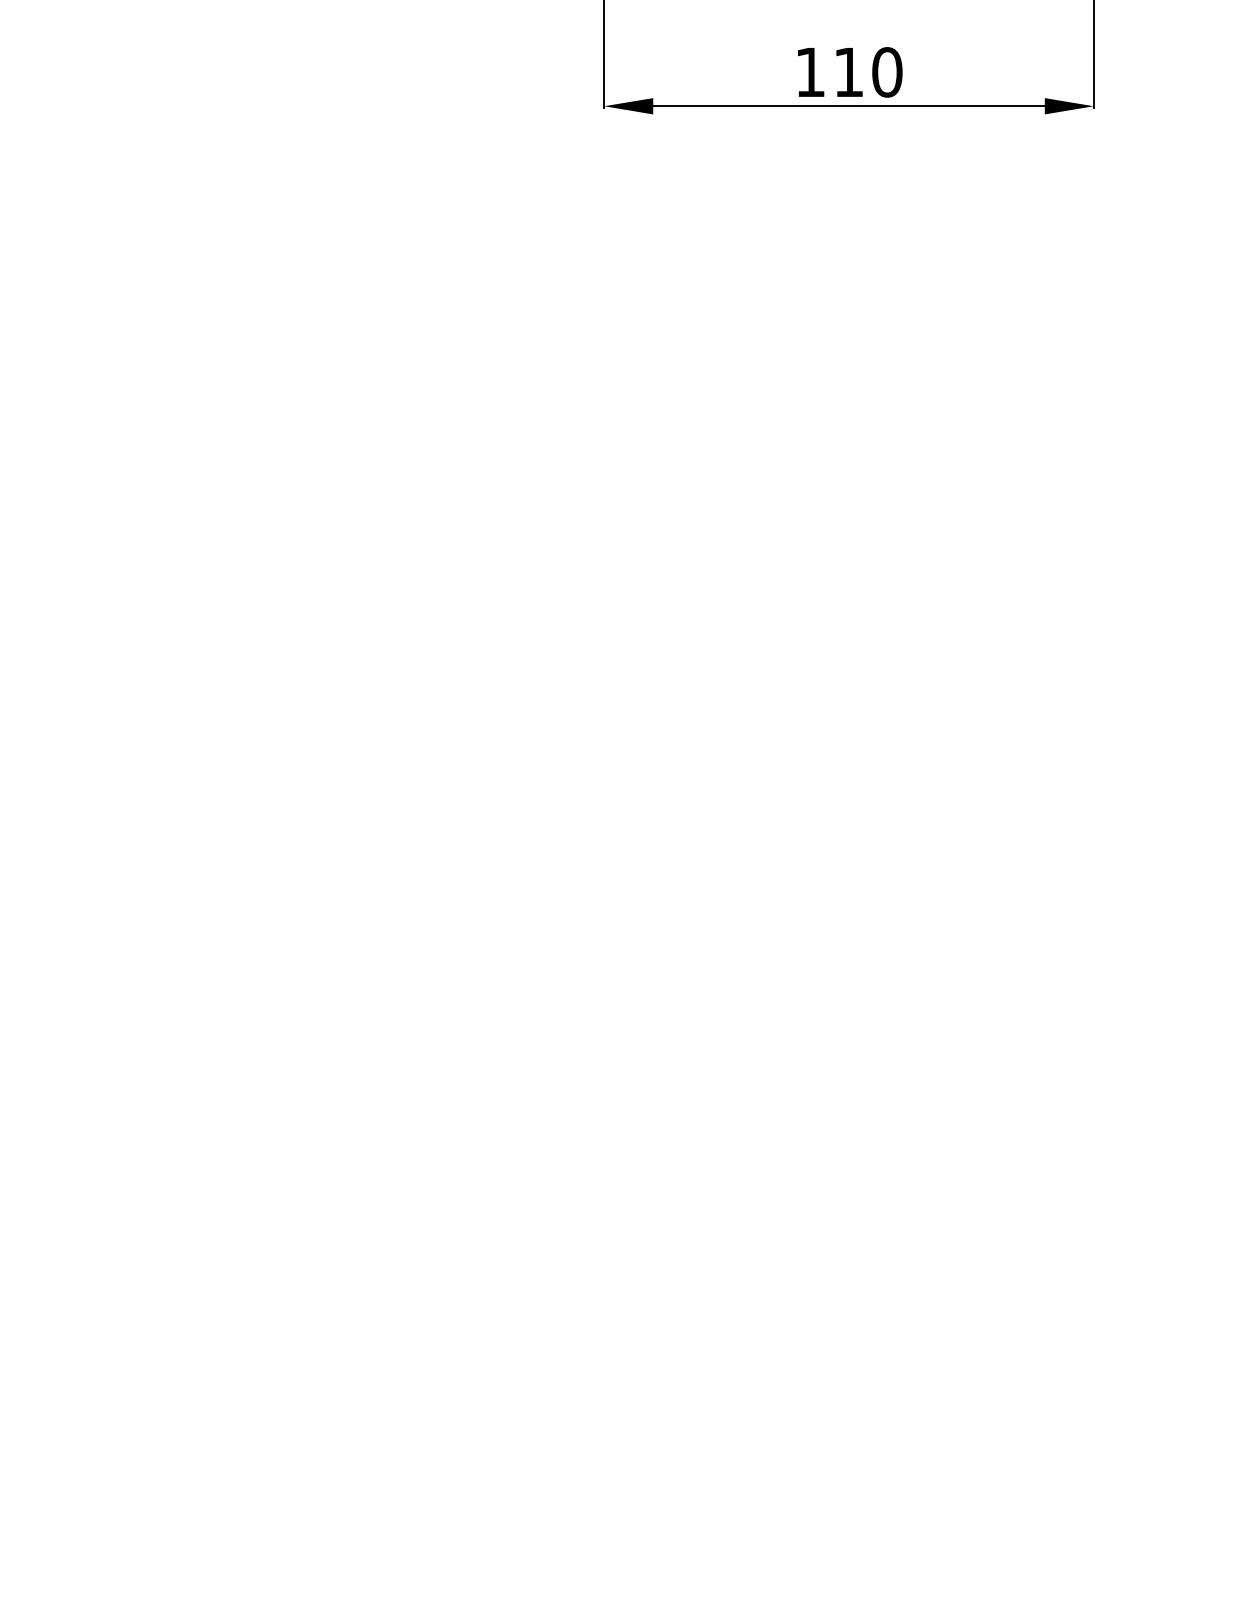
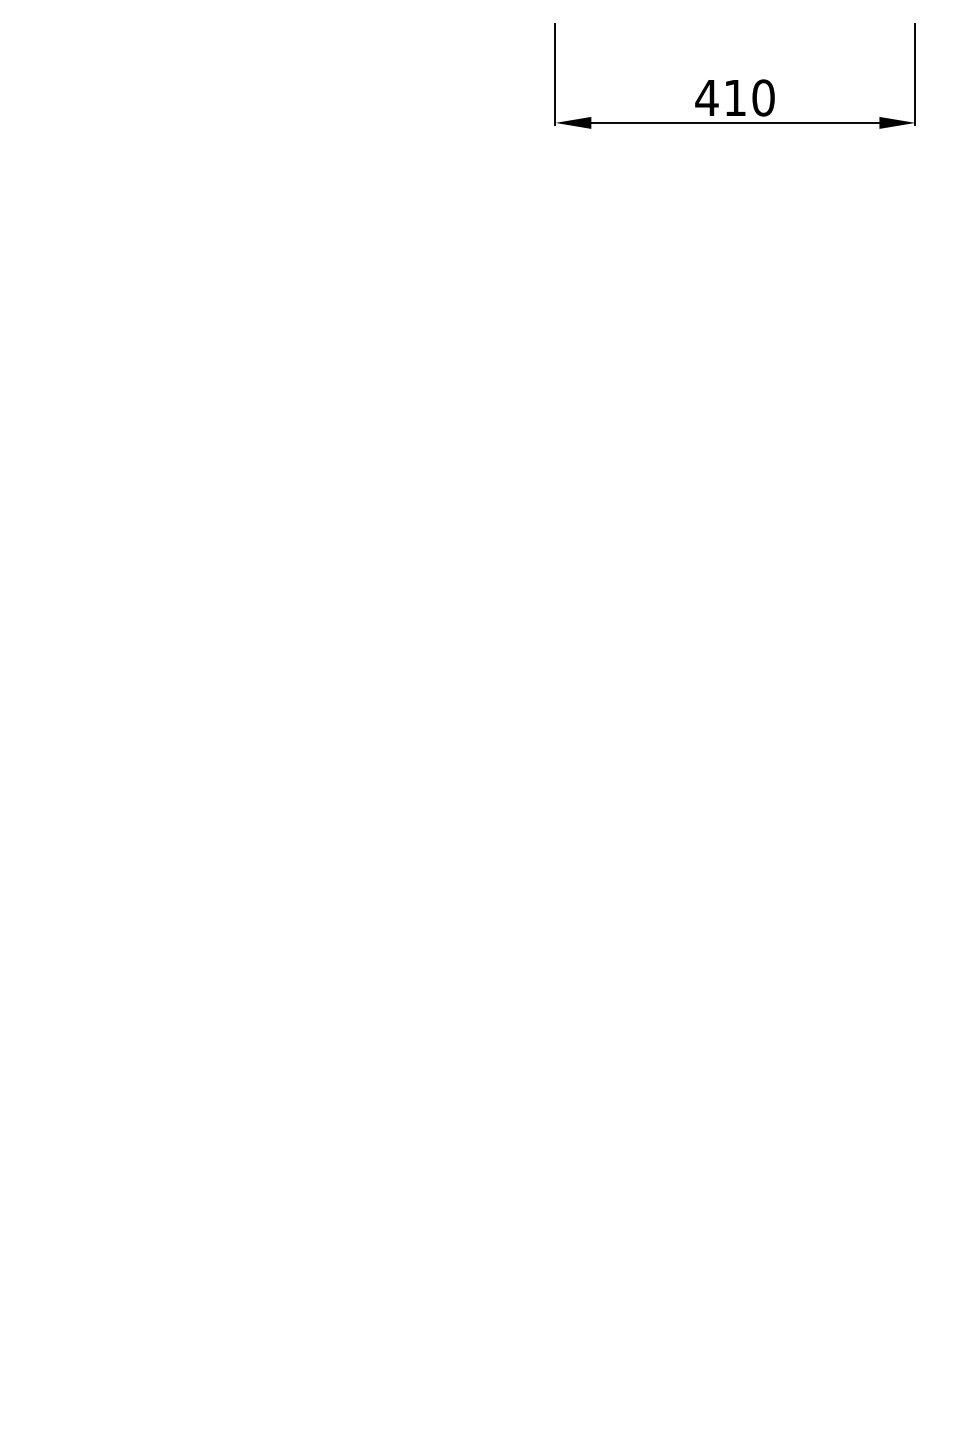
text: (809, 71) -> (706, 97), 110 -> 410

